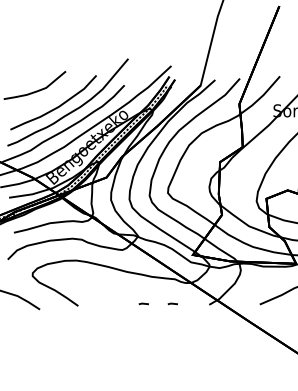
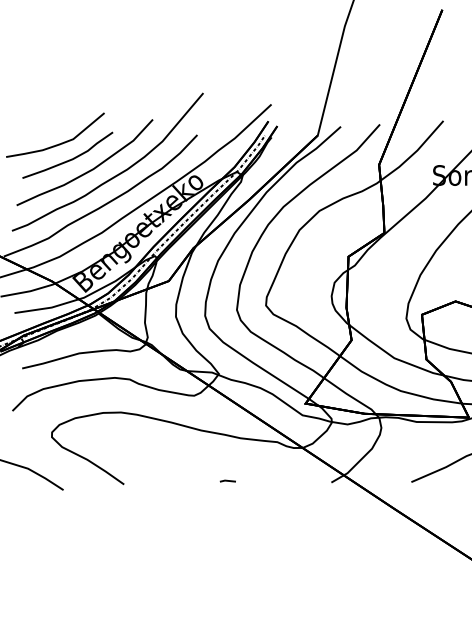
curve: (42, 100) -> (67, 159), added
line: (172, 303) -> (273, 480), removed

